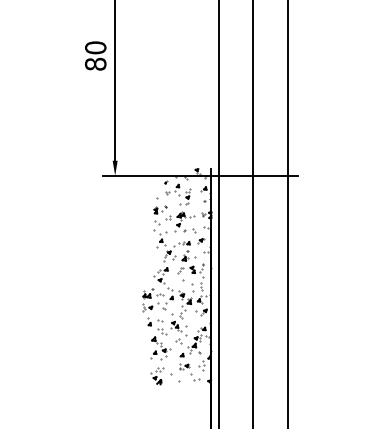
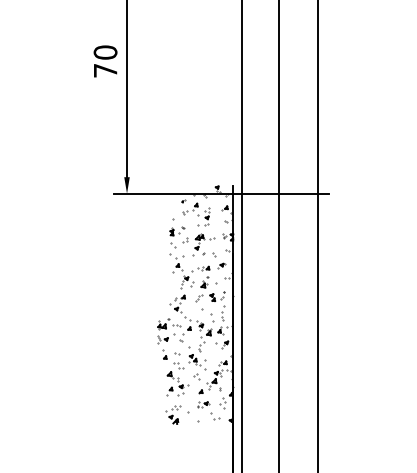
text: (95, 63) -> (105, 69), 80 -> 70

